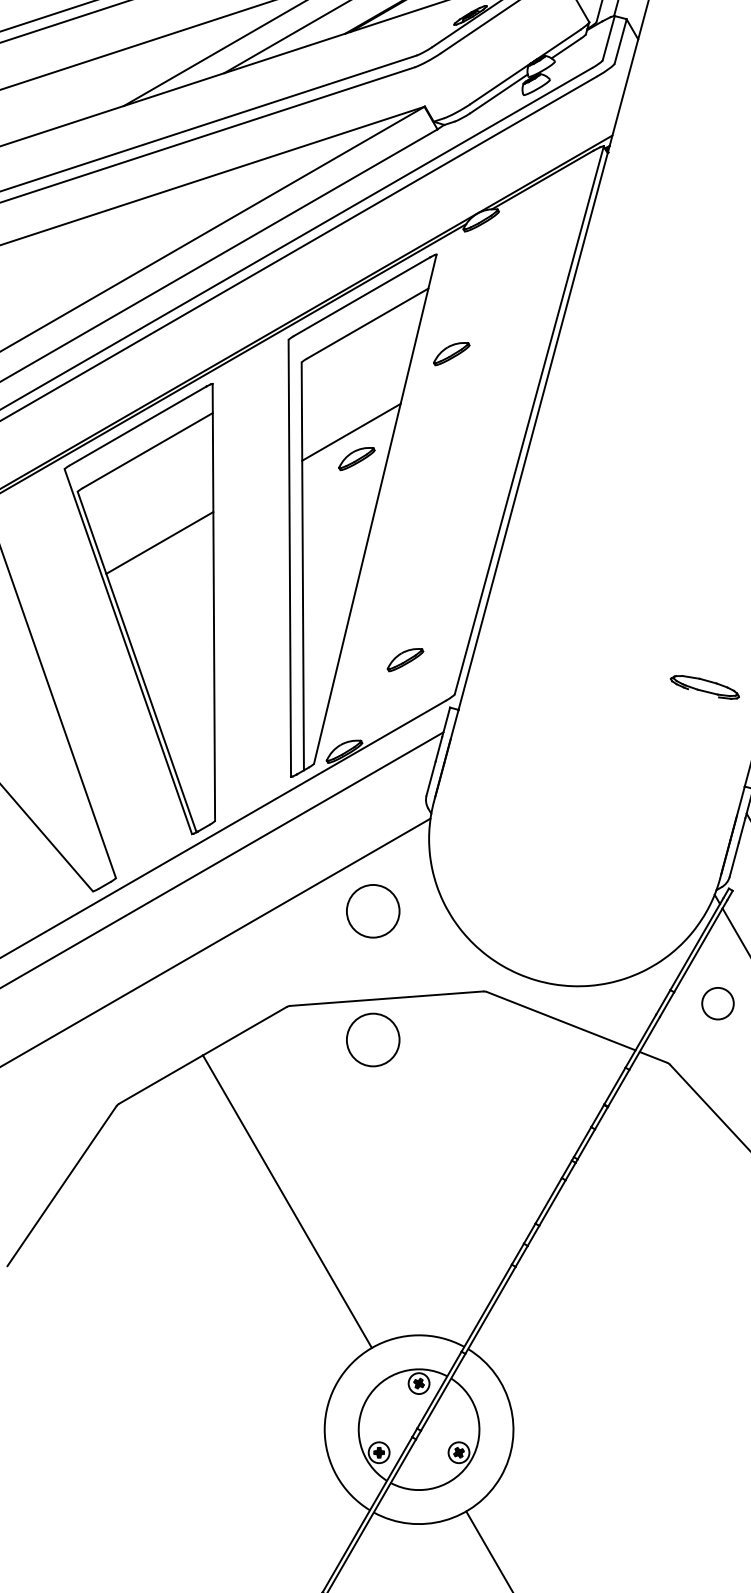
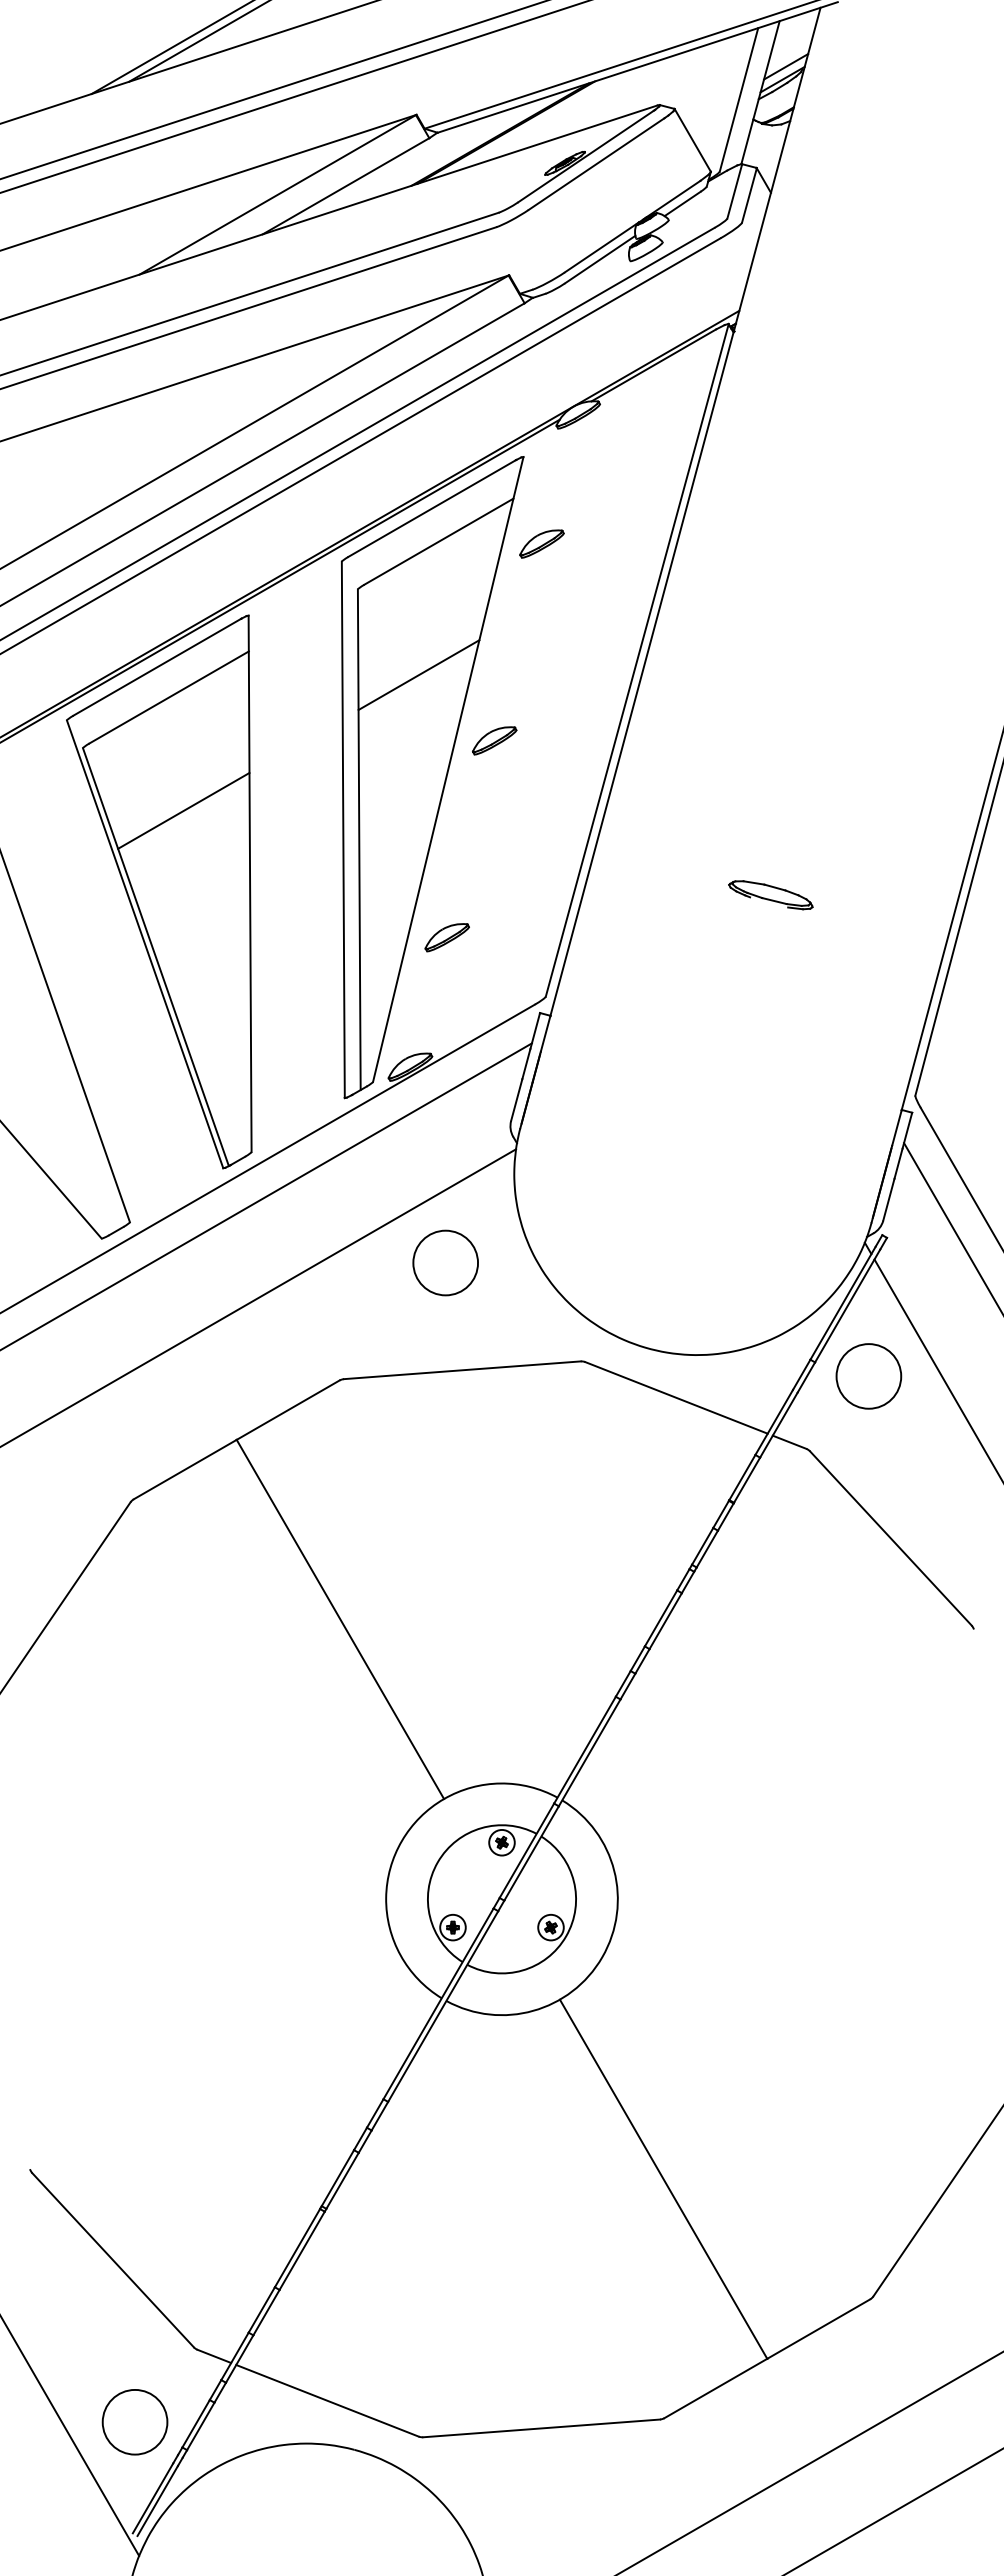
part: (451, 353) -> (541, 543), moved
part: (356, 458) -> (494, 740), moved
part: (404, 659) -> (446, 937), moved
part: (704, 687) -> (770, 895), moved
circle: (717, 1003) -> (868, 1376), size x1.67
circle: (373, 1039) -> (445, 1420), removed

